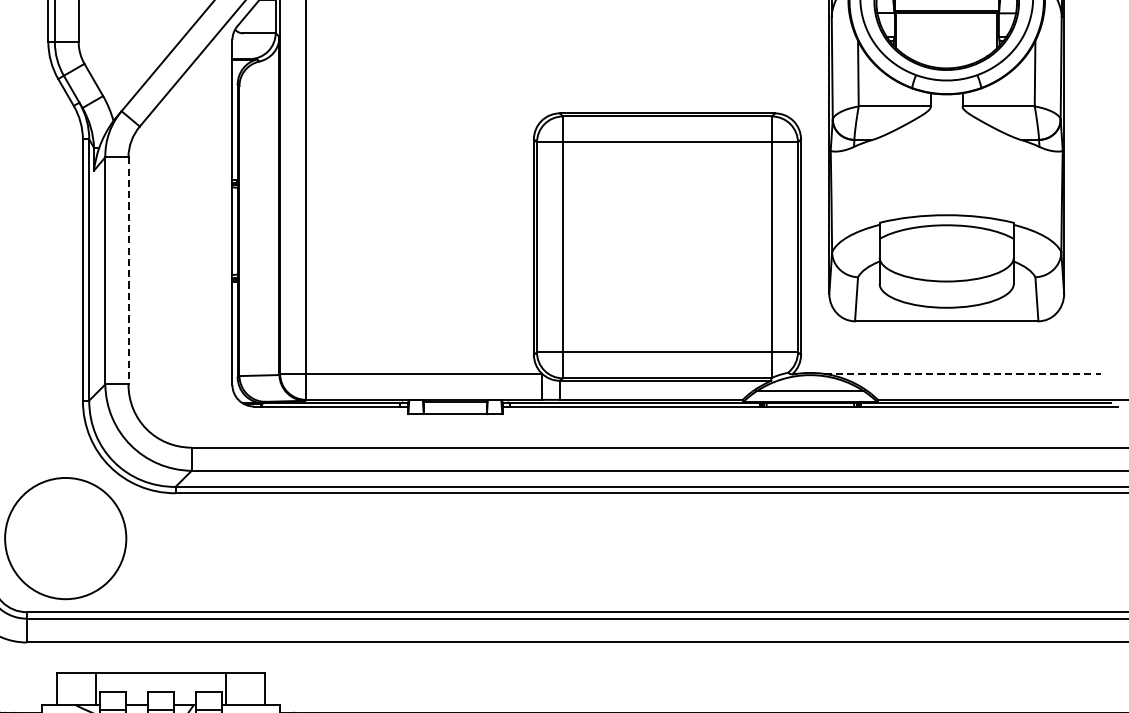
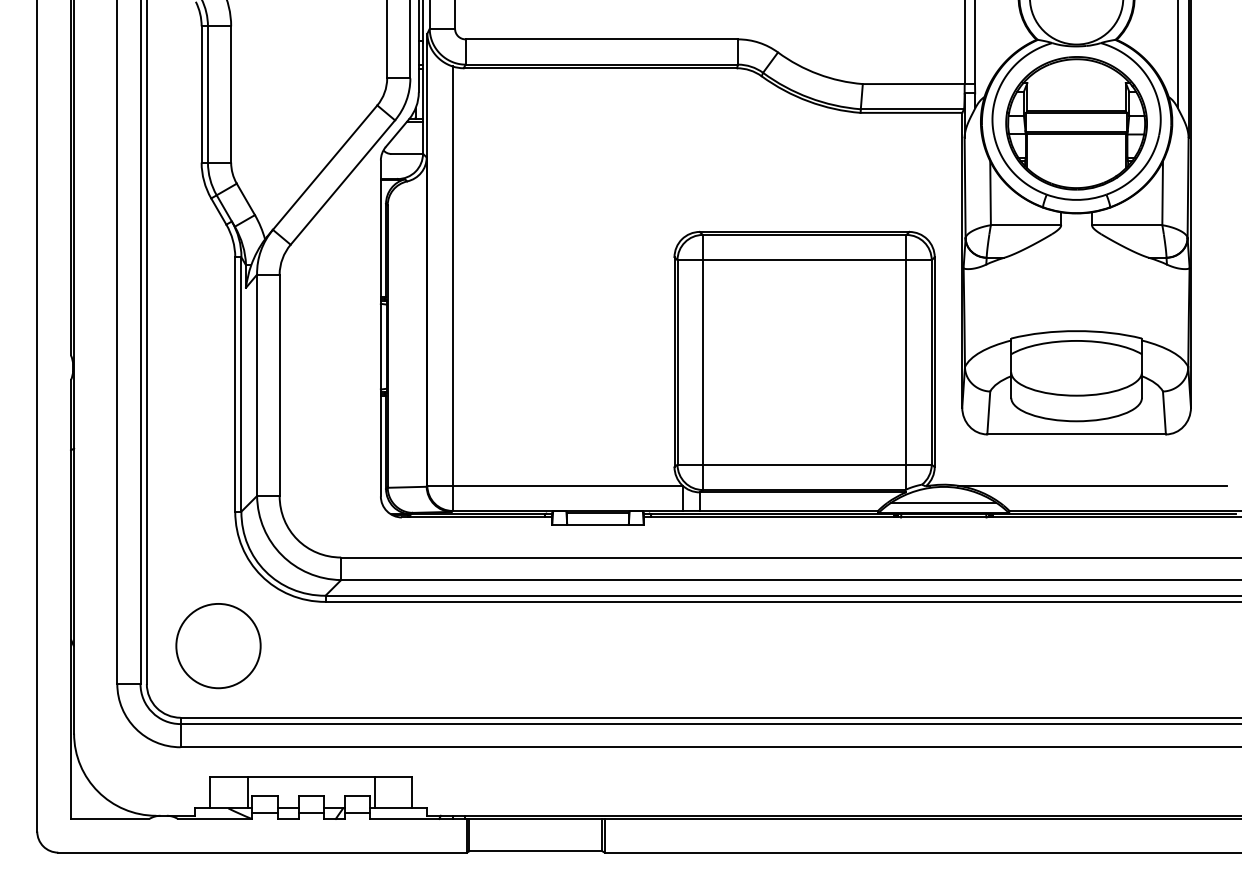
line: (128, 271) -> (279, 385), dashed -> solid
line: (963, 373) -> (1092, 485), dashed -> solid
circle: (65, 538) -> (218, 645), size x0.71

